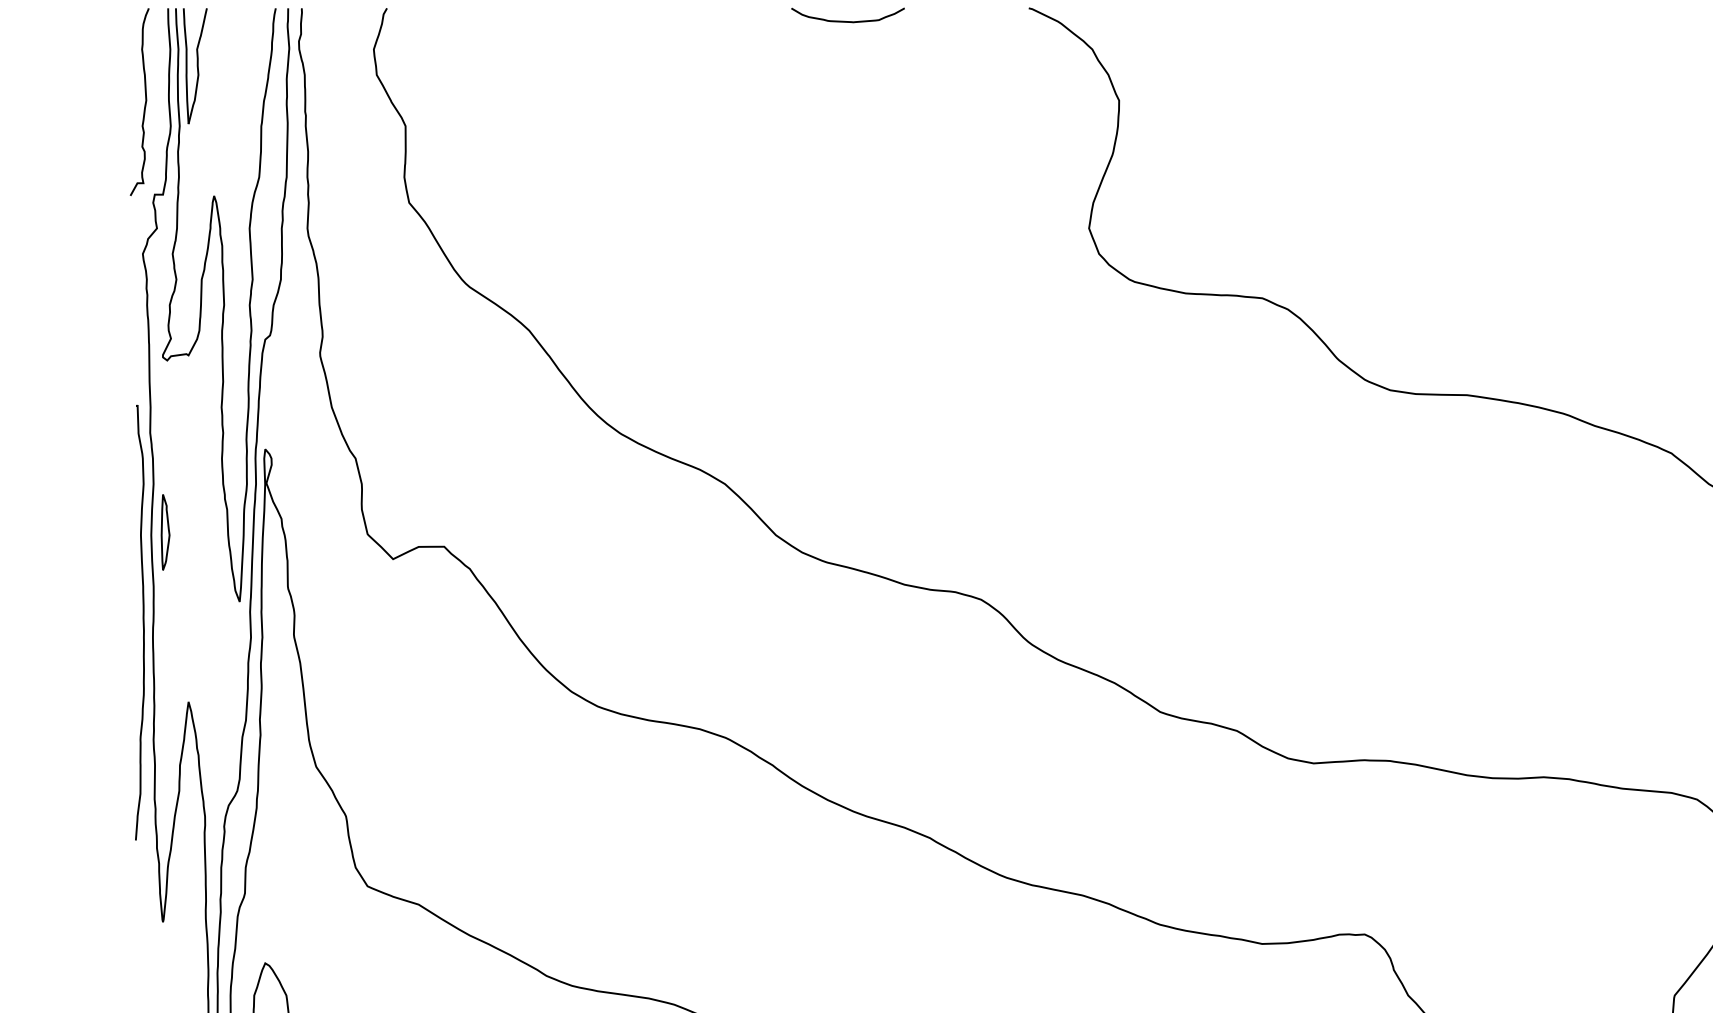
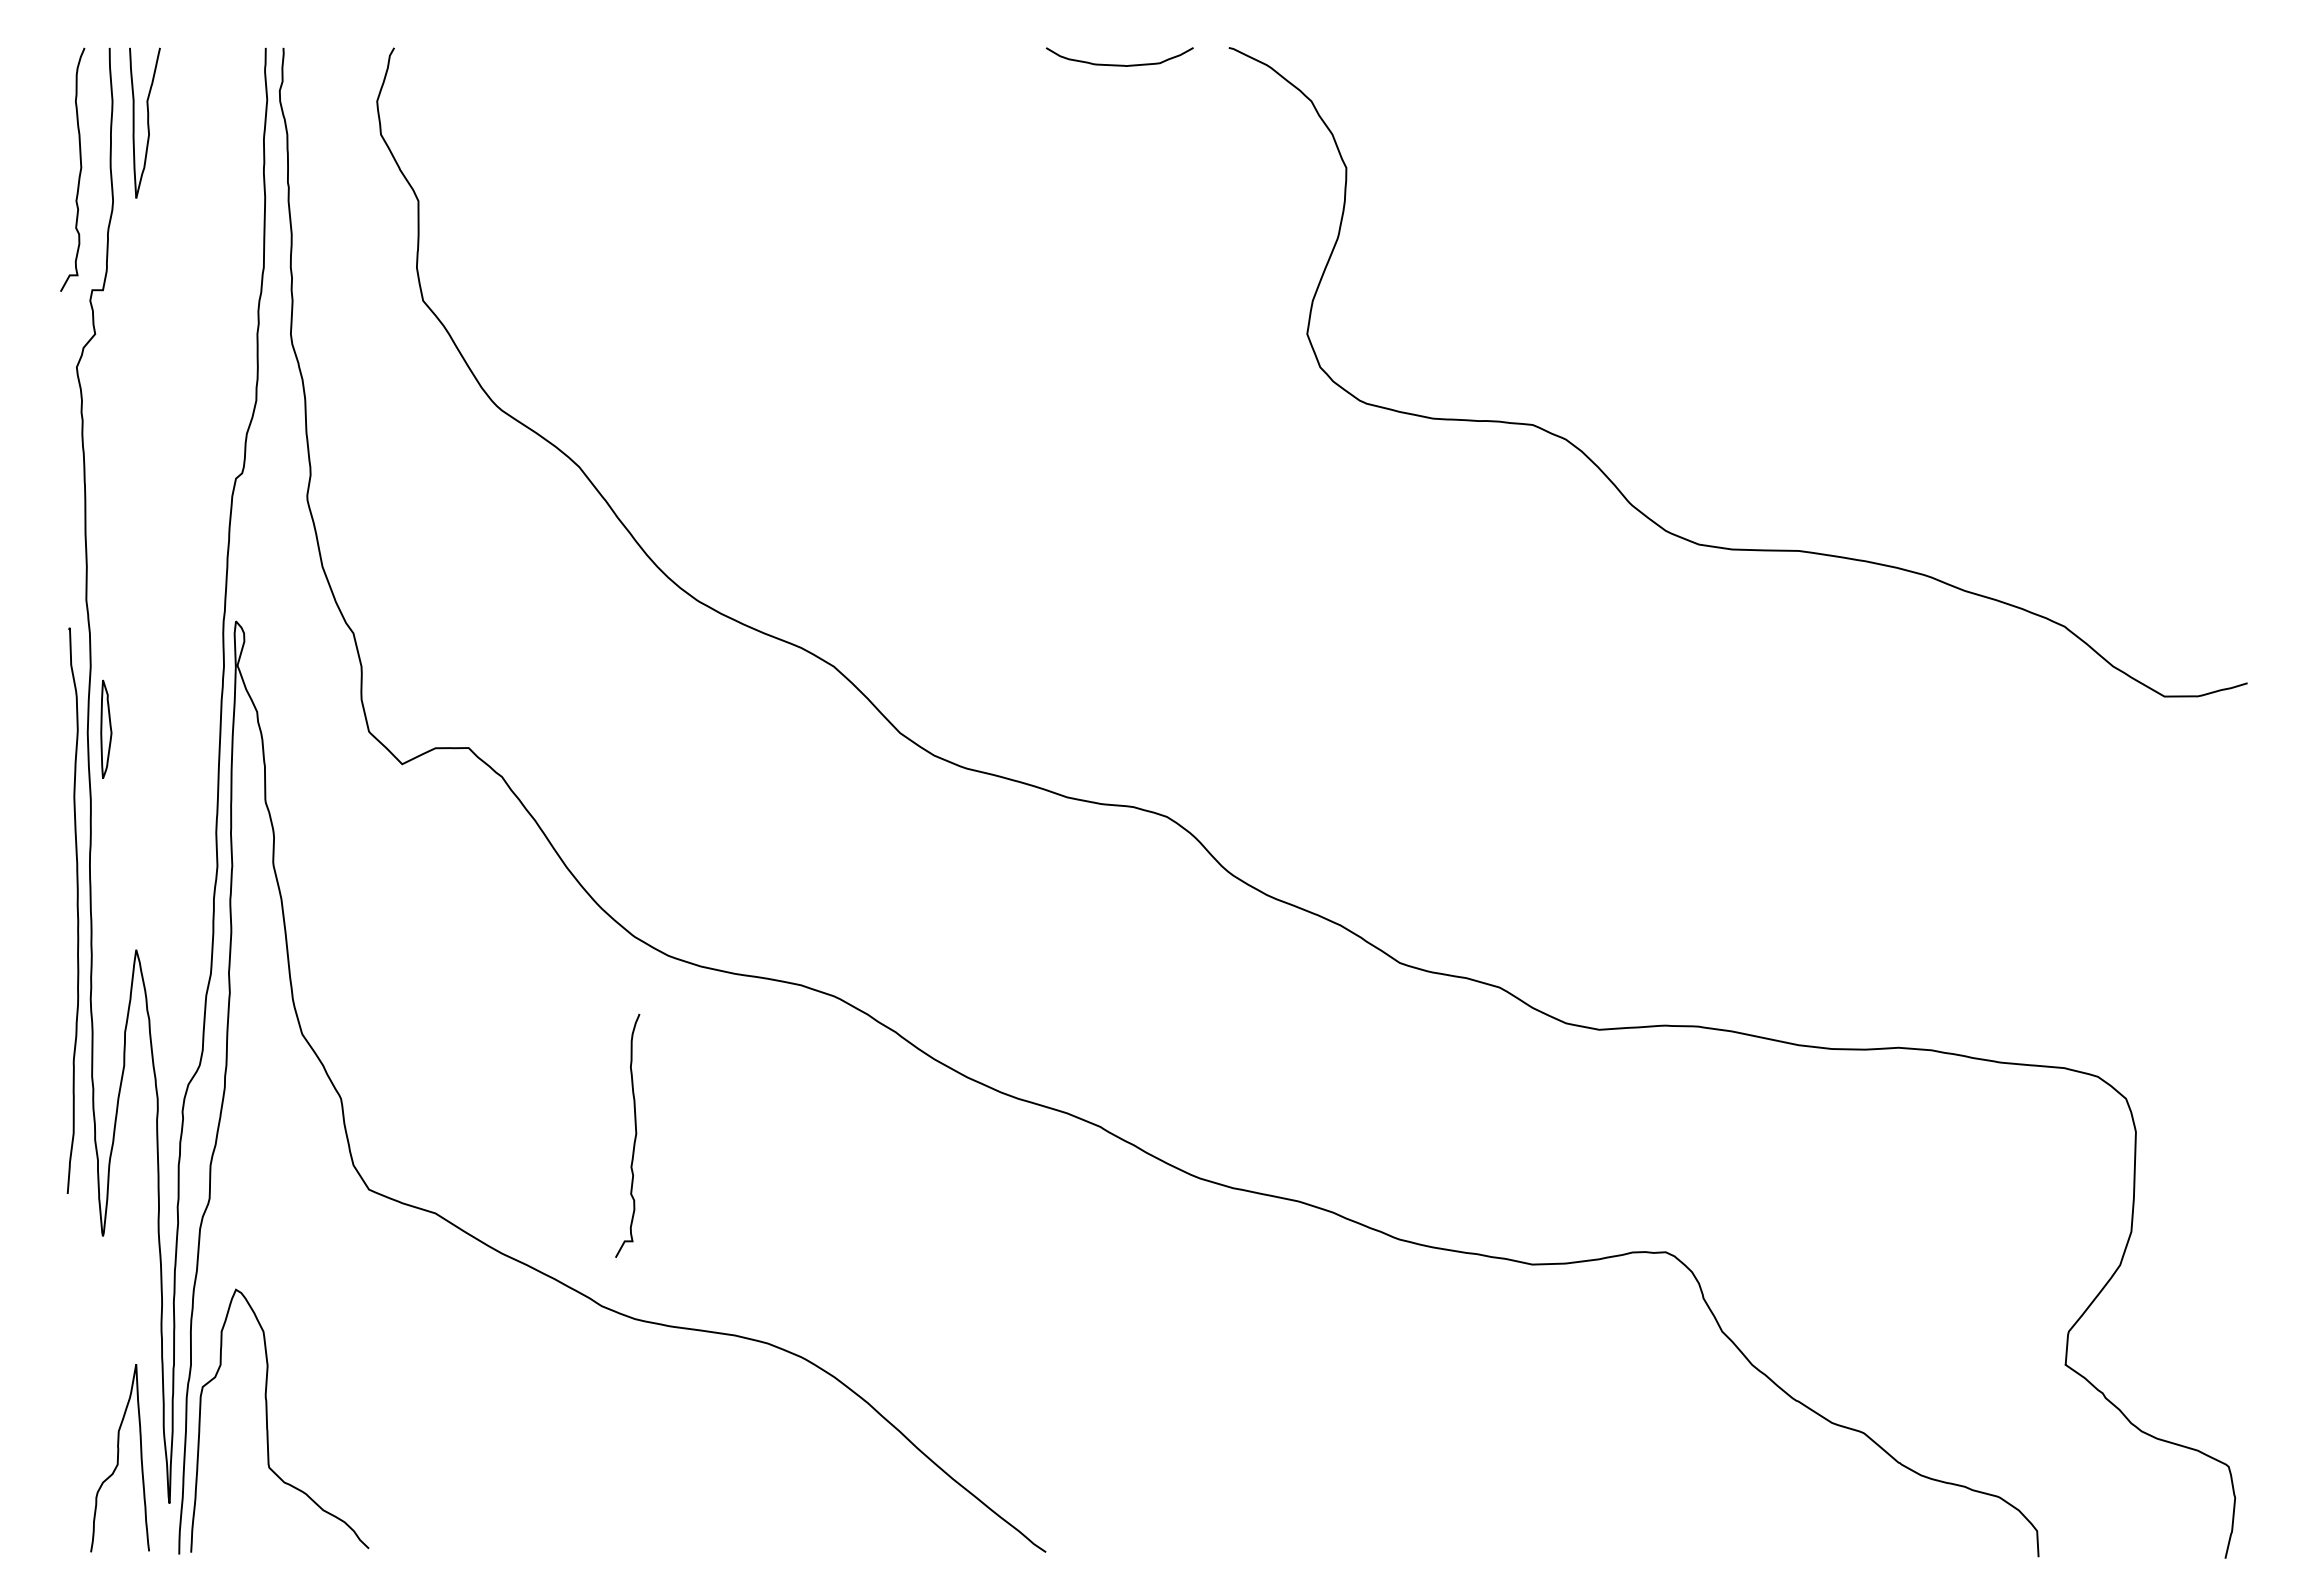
curve: (847, 21) -> (1119, 64), moved
curve: (223, 304) -> (181, 433), removed
curve: (142, 620) -> (76, 908), moved
curve: (571, 845) -> (634, 1136), added

